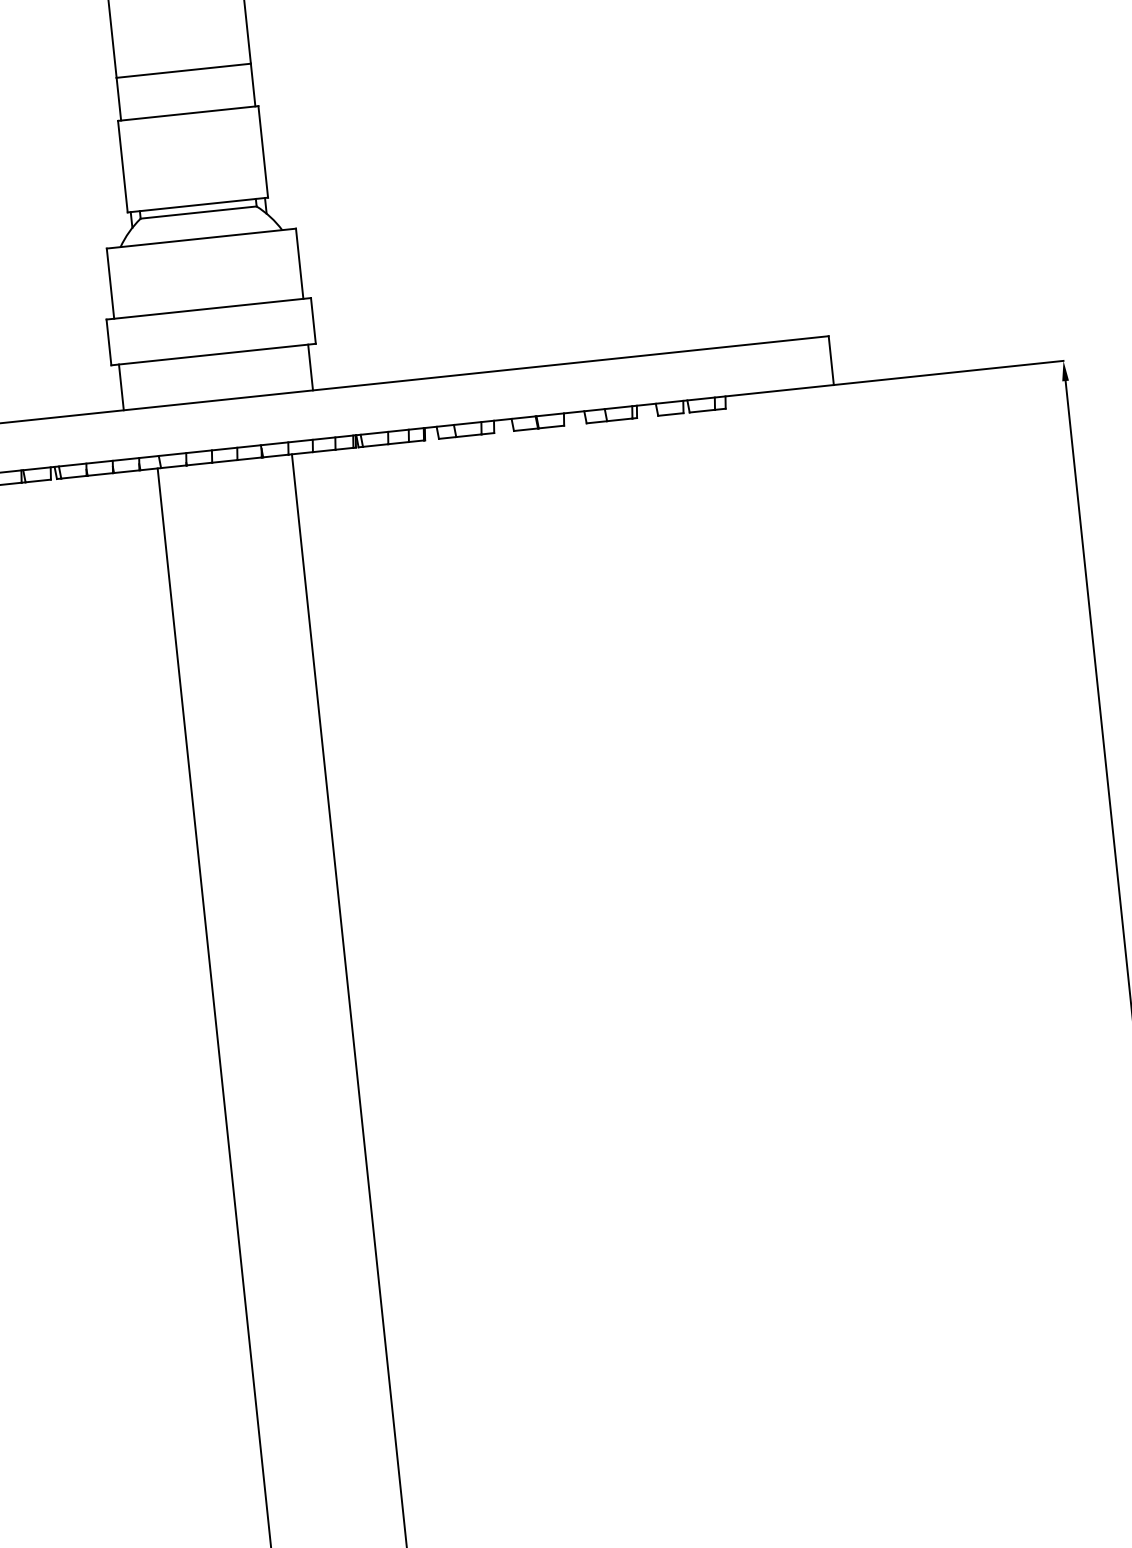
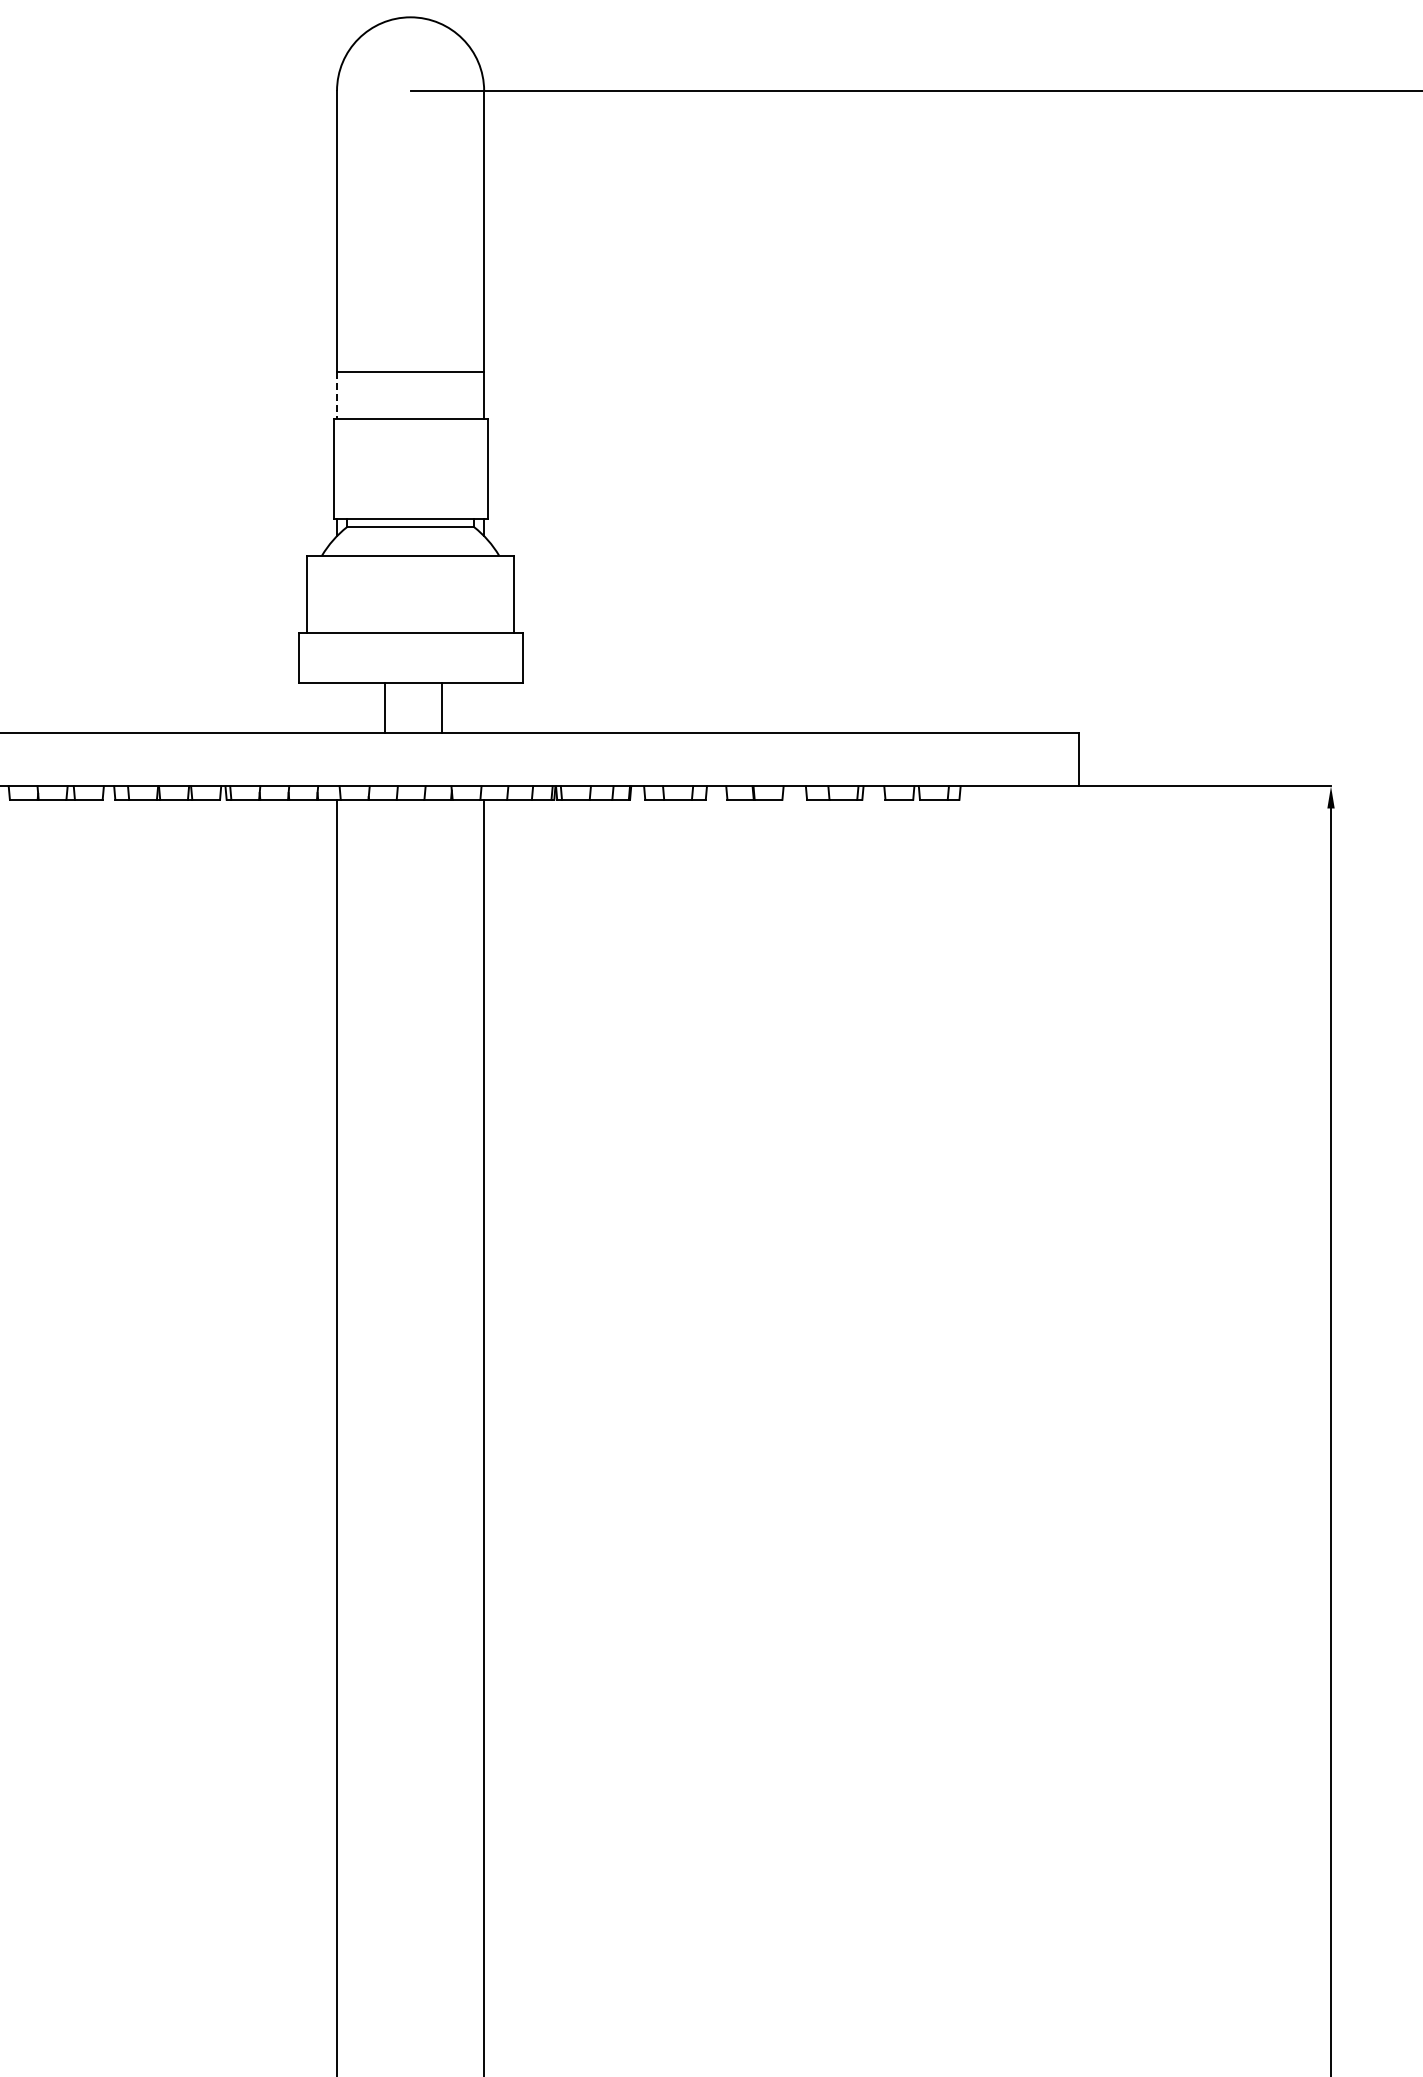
line: (119, 99) -> (337, 395), solid -> dashed
line: (310, 367) -> (442, 707), moved
line: (120, 387) -> (384, 707), moved

